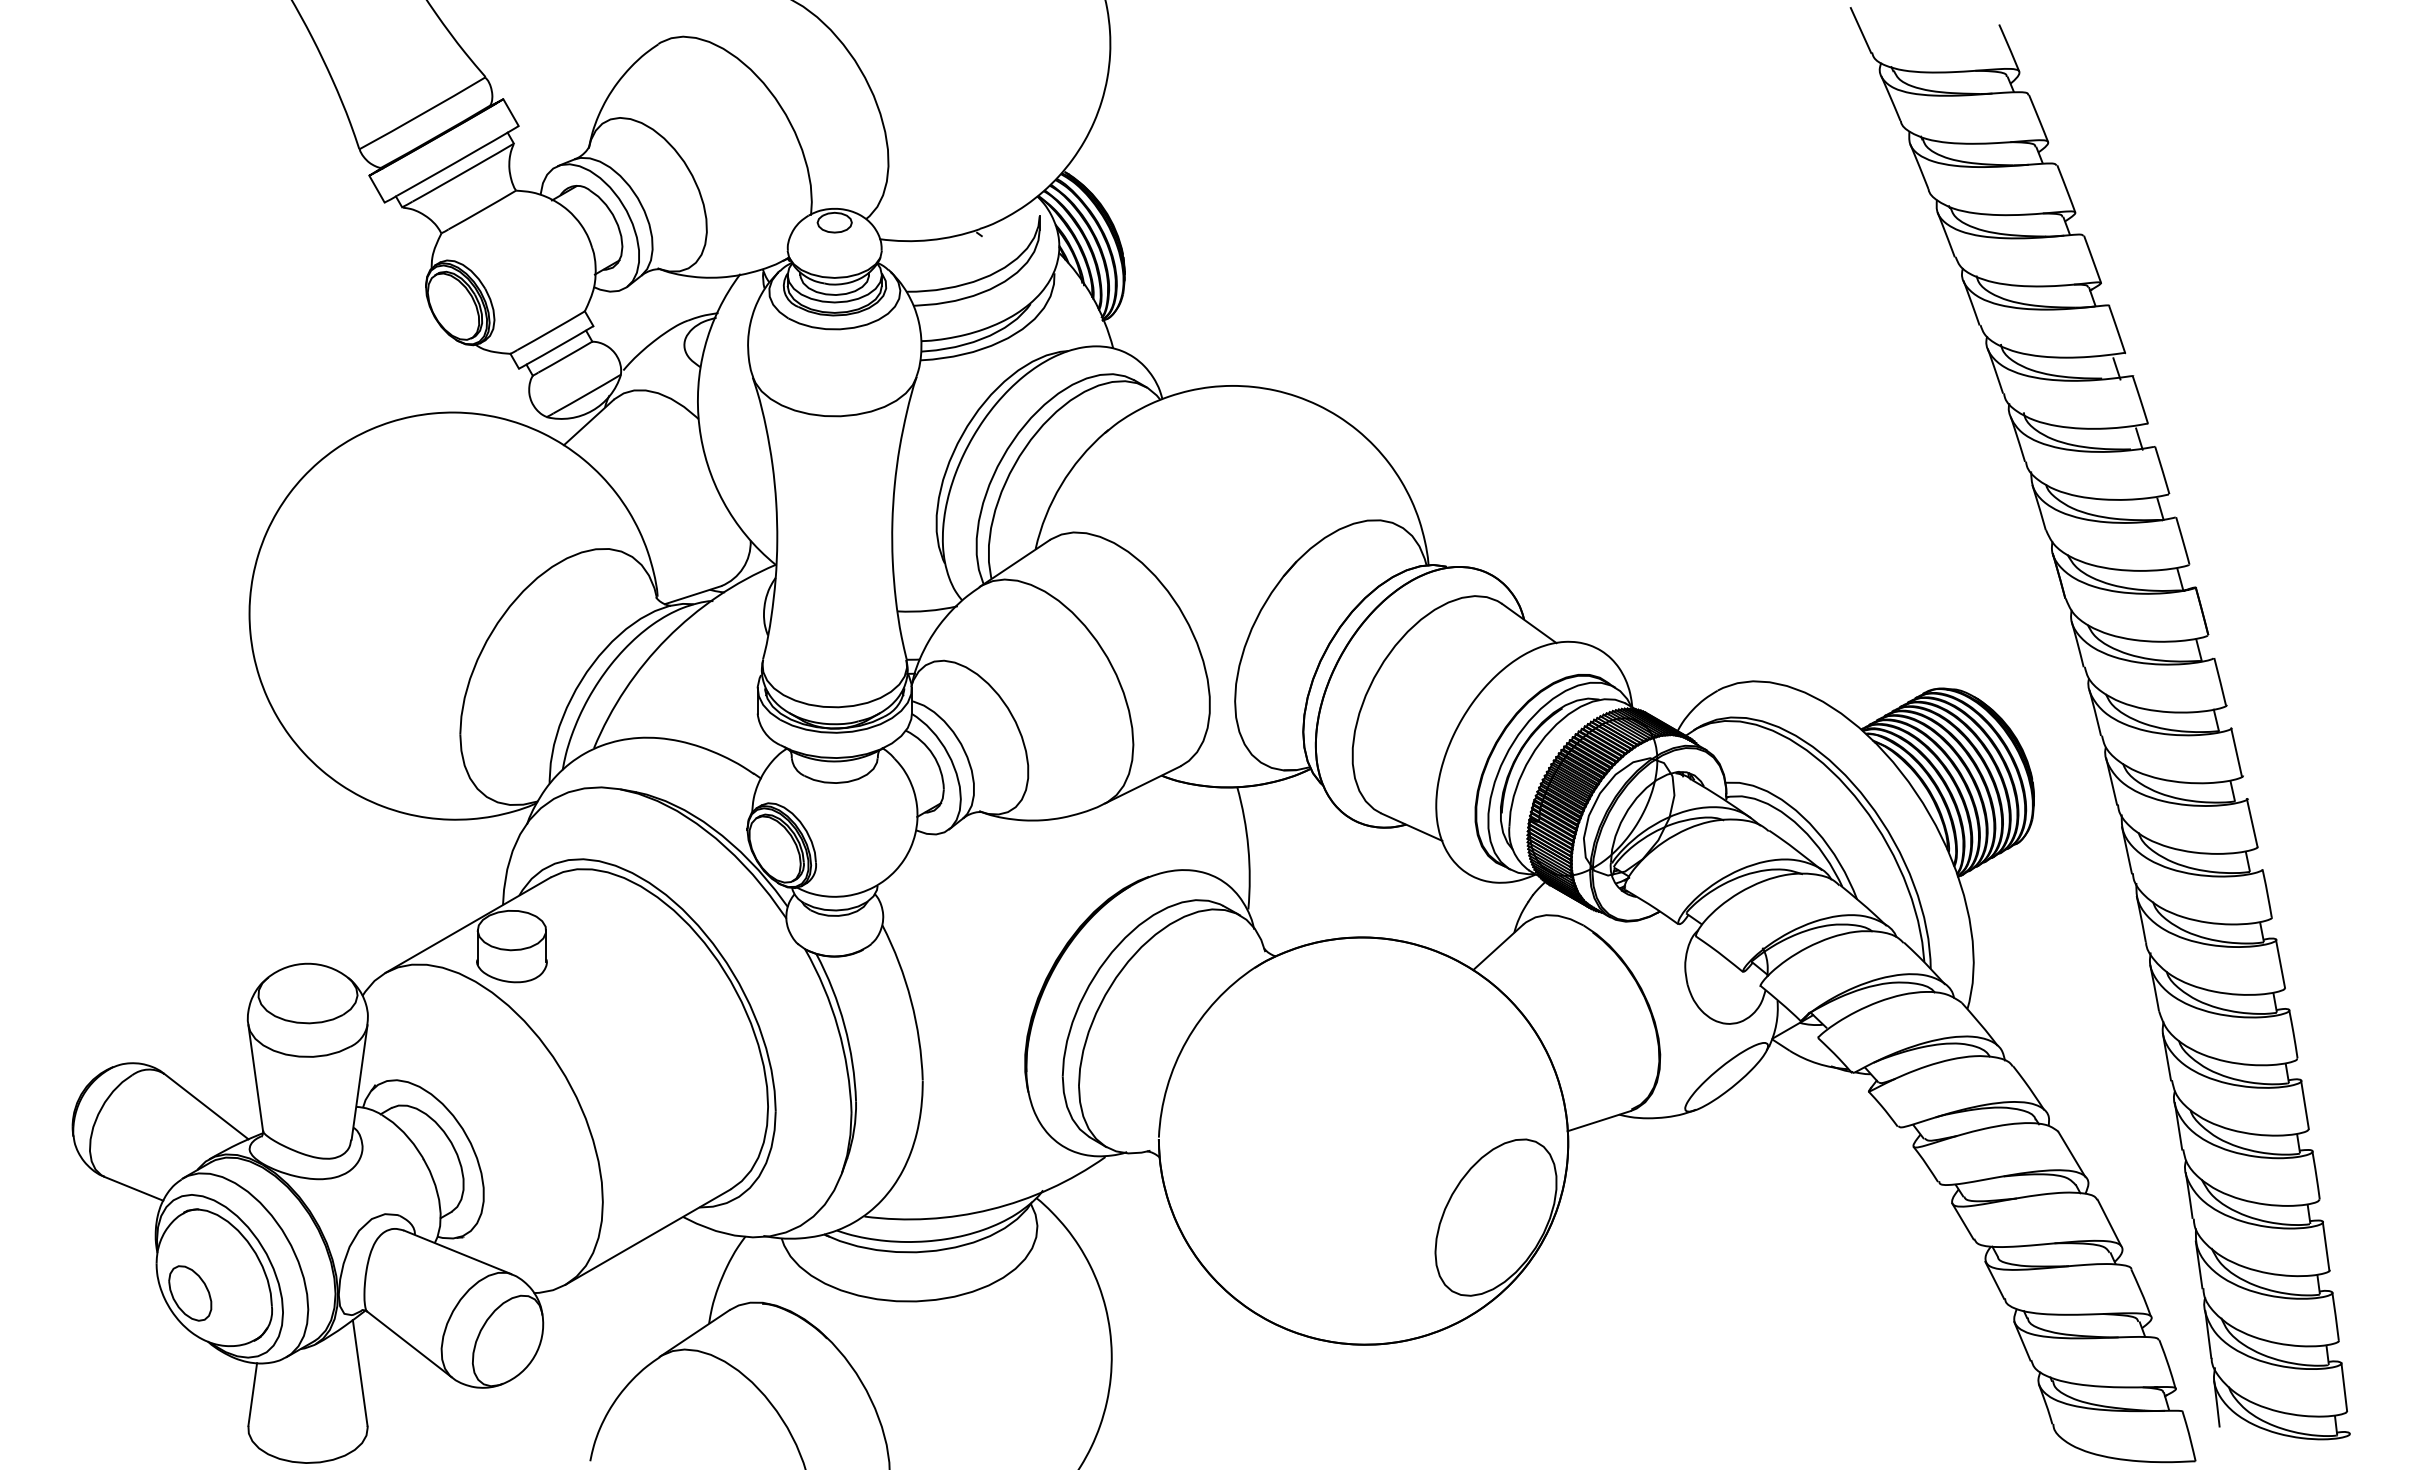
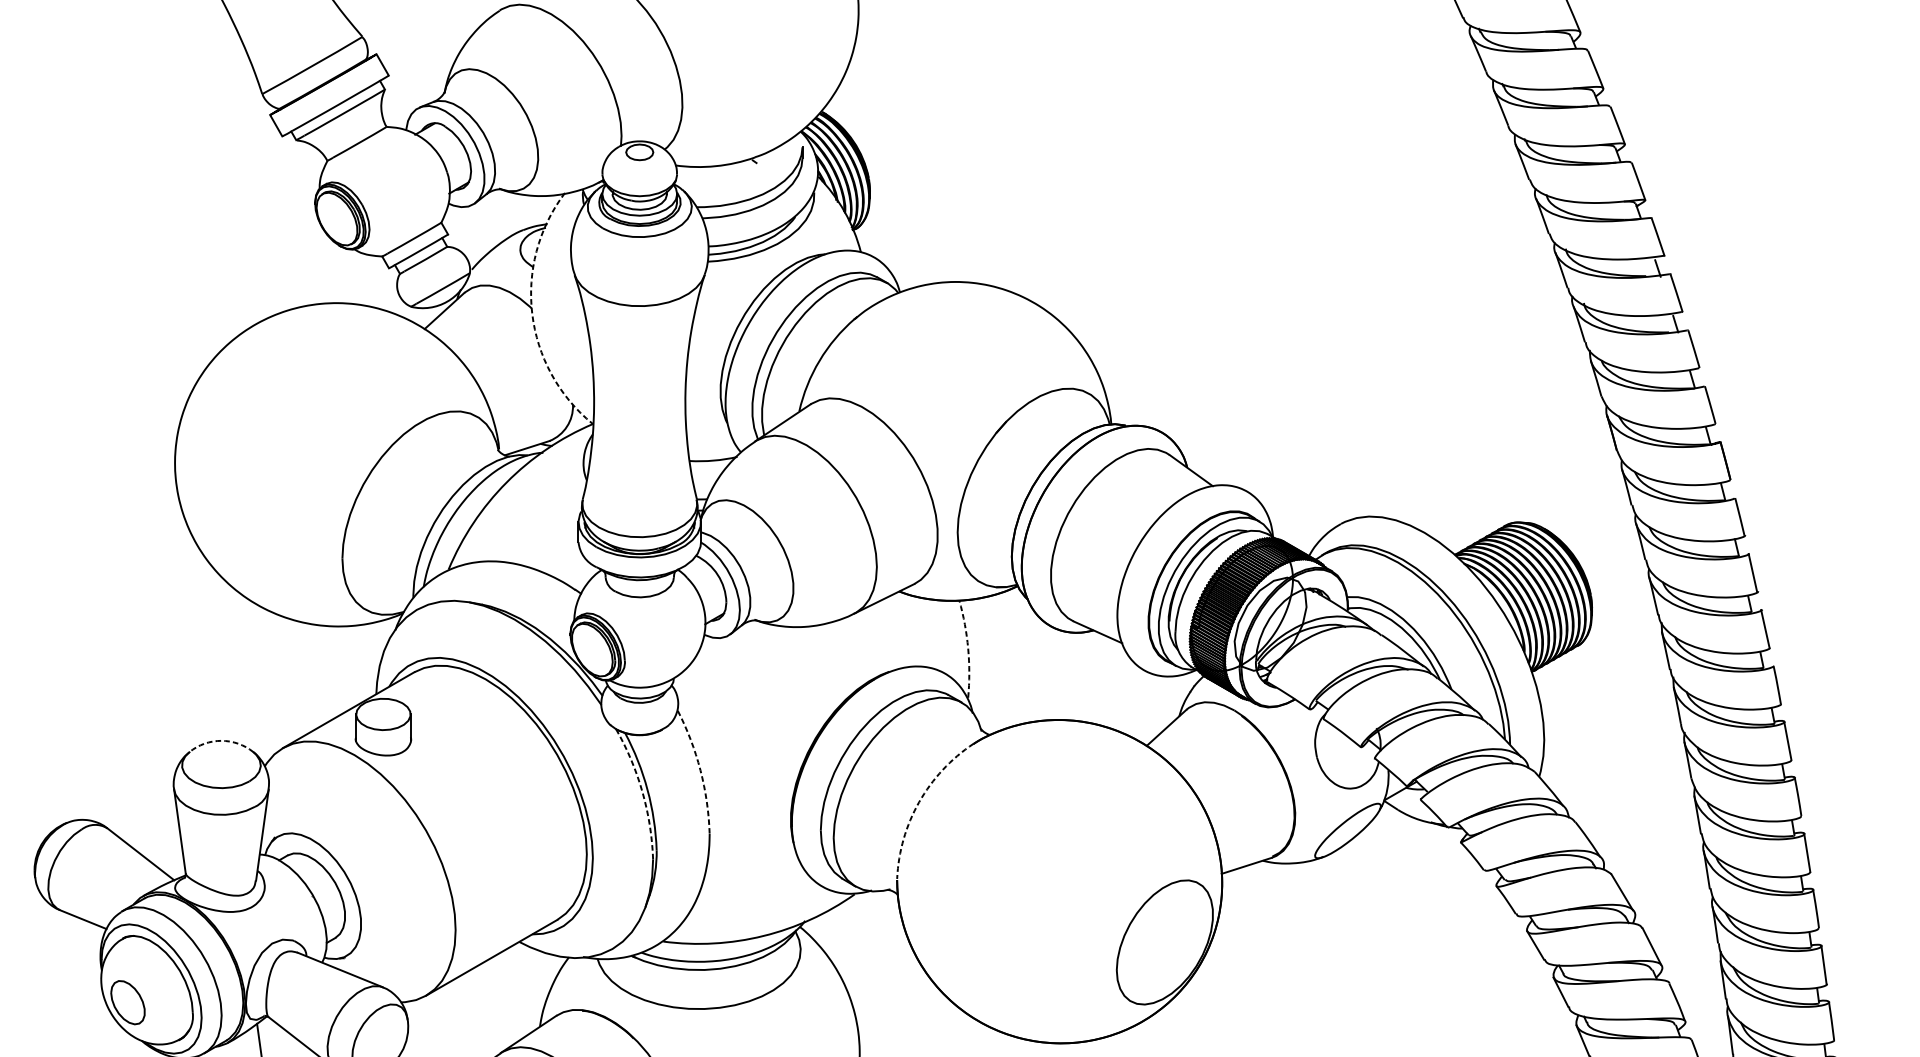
arc: (699, 426) -> (532, 314), solid -> dashed
arc: (1248, 847) -> (968, 648), solid -> dashed
arc: (307, 963) -> (221, 740), solid -> dashed
arc: (911, 1000) -> (700, 770), solid -> dashed
arc: (838, 1028) -> (642, 792), solid -> dashed
arc: (1186, 1040) -> (919, 801), solid -> dashed

